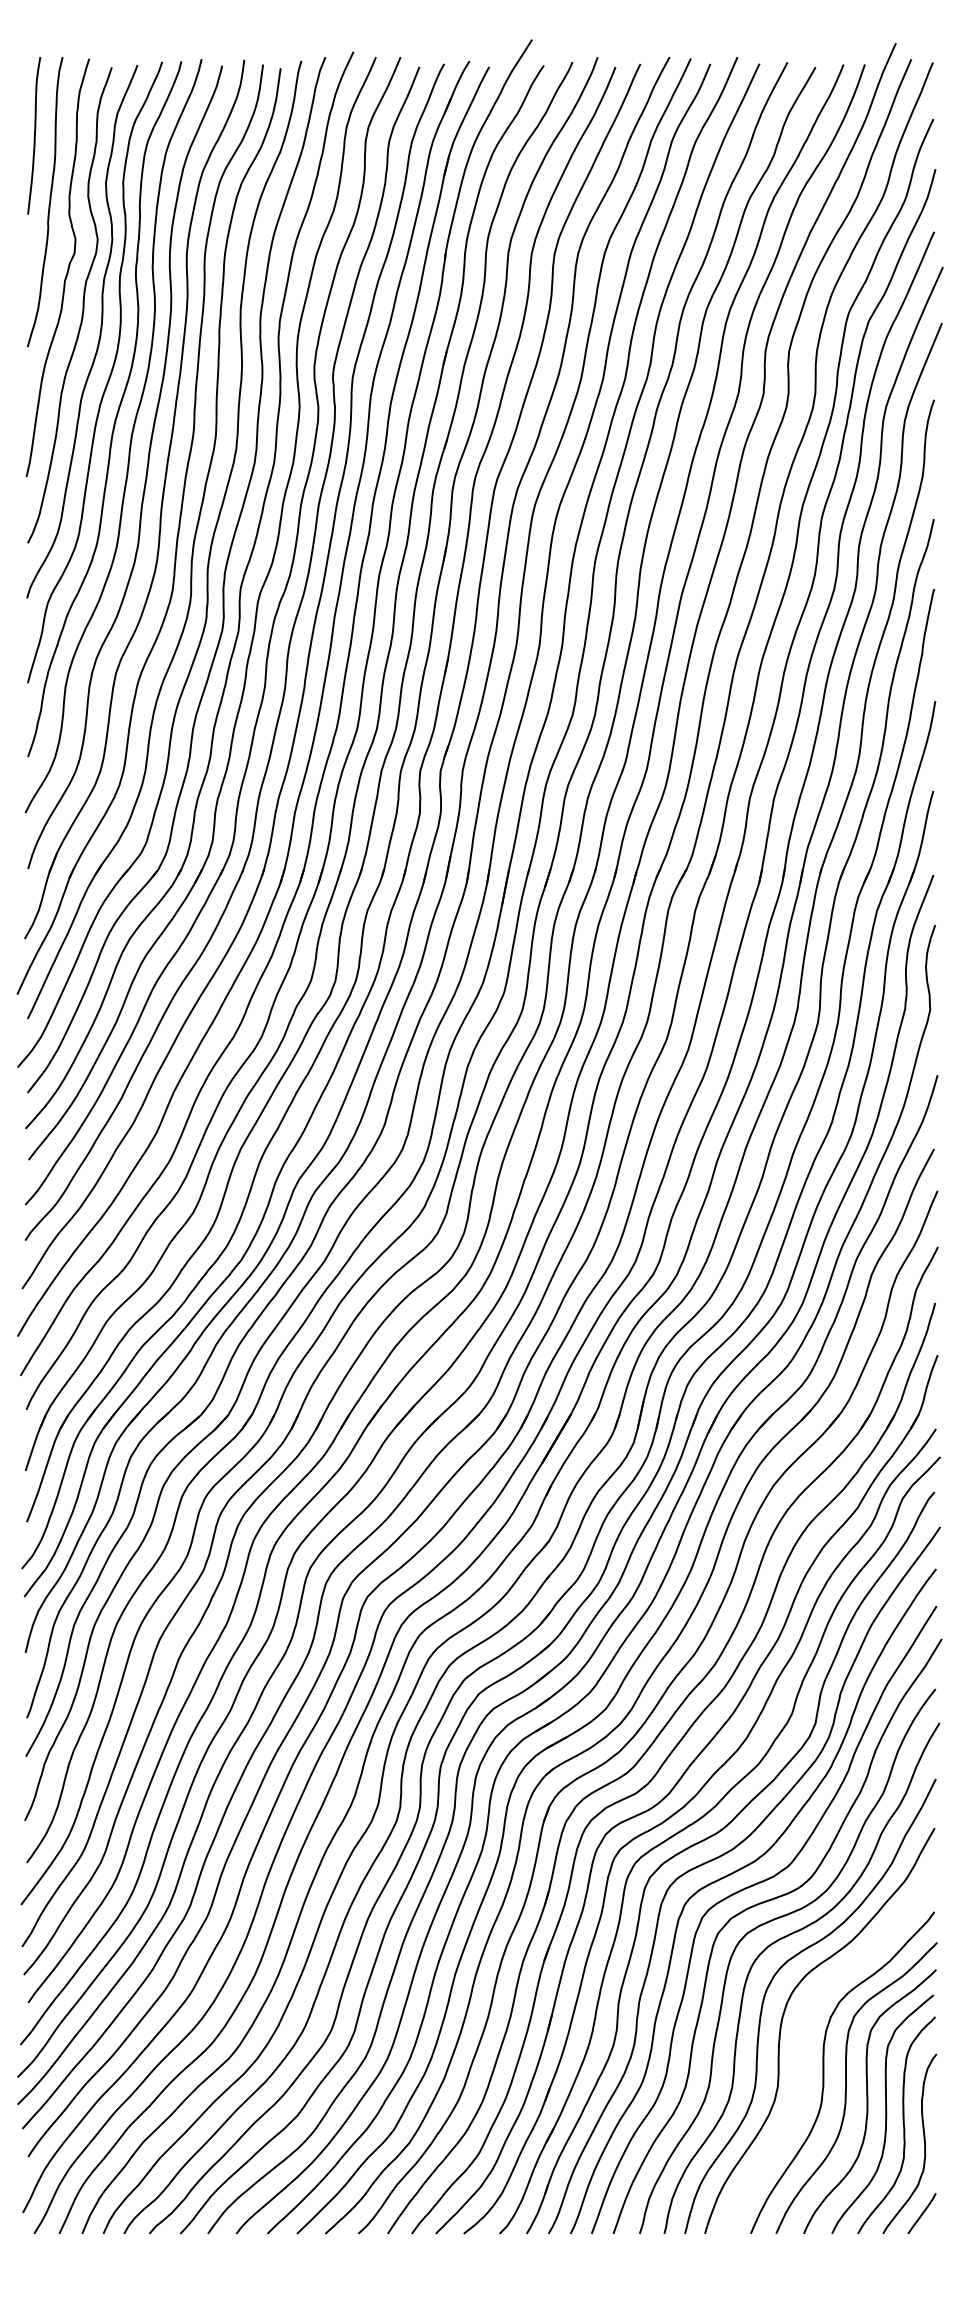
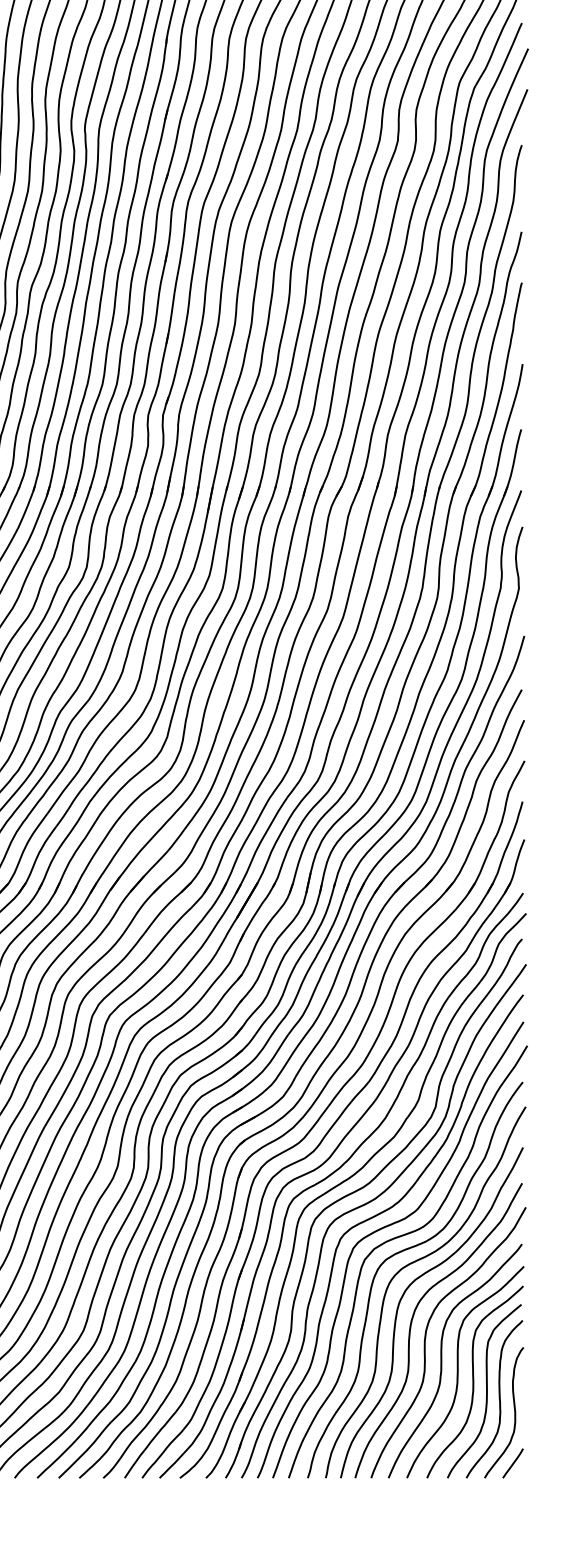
curve: (802, 2041) -> (426, 1338), added

